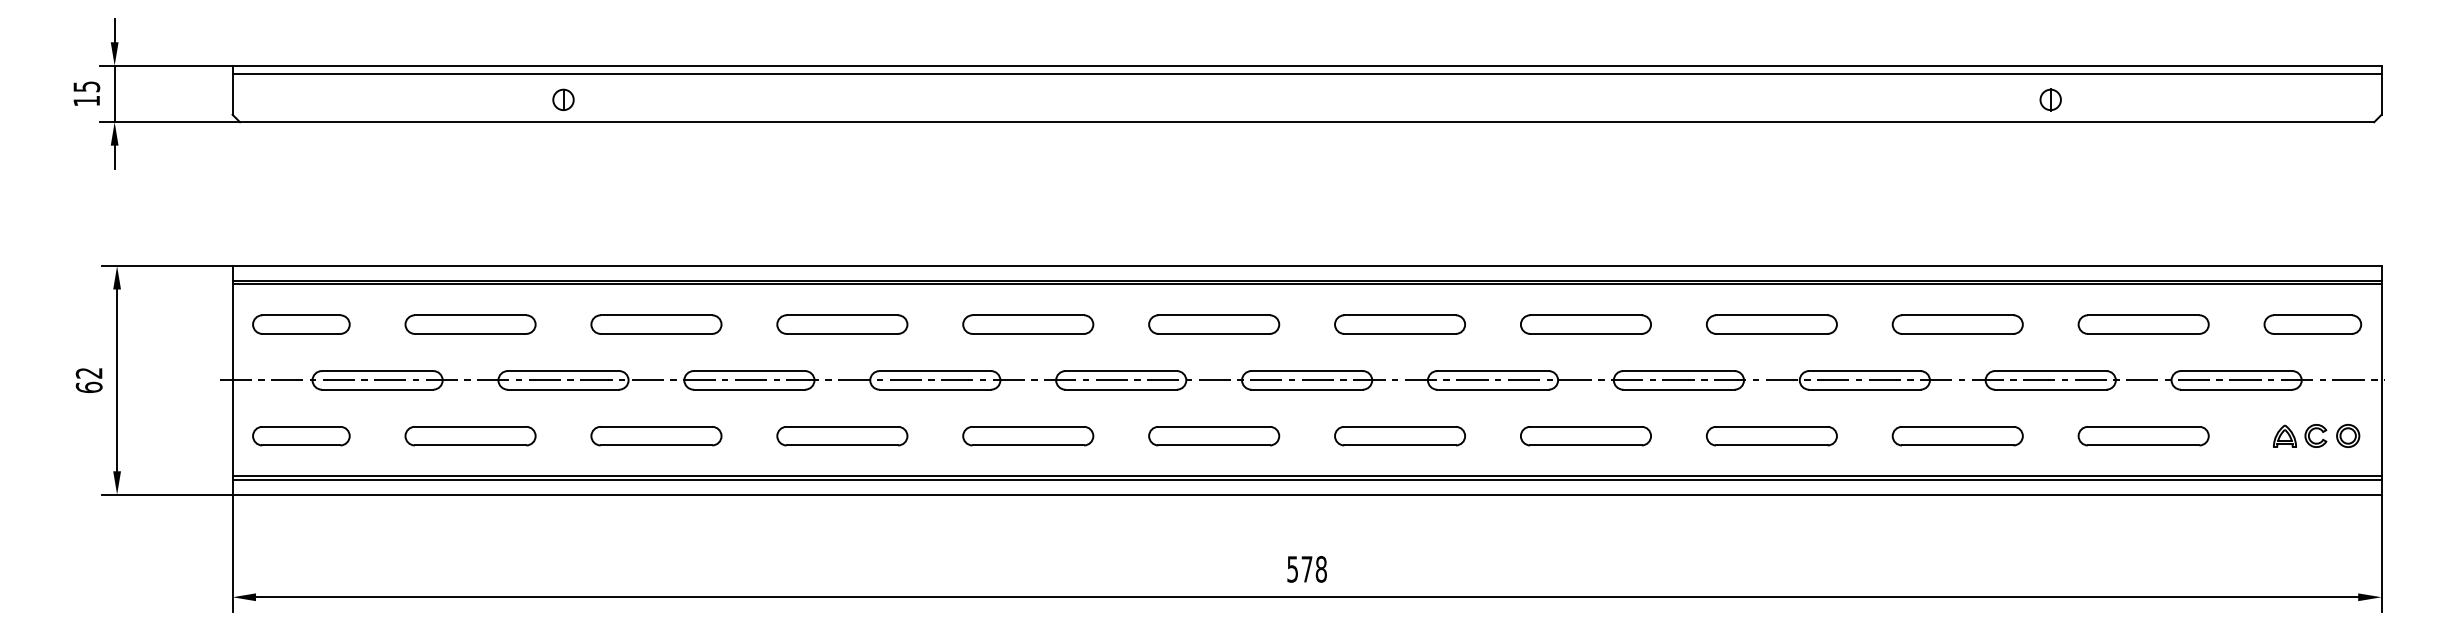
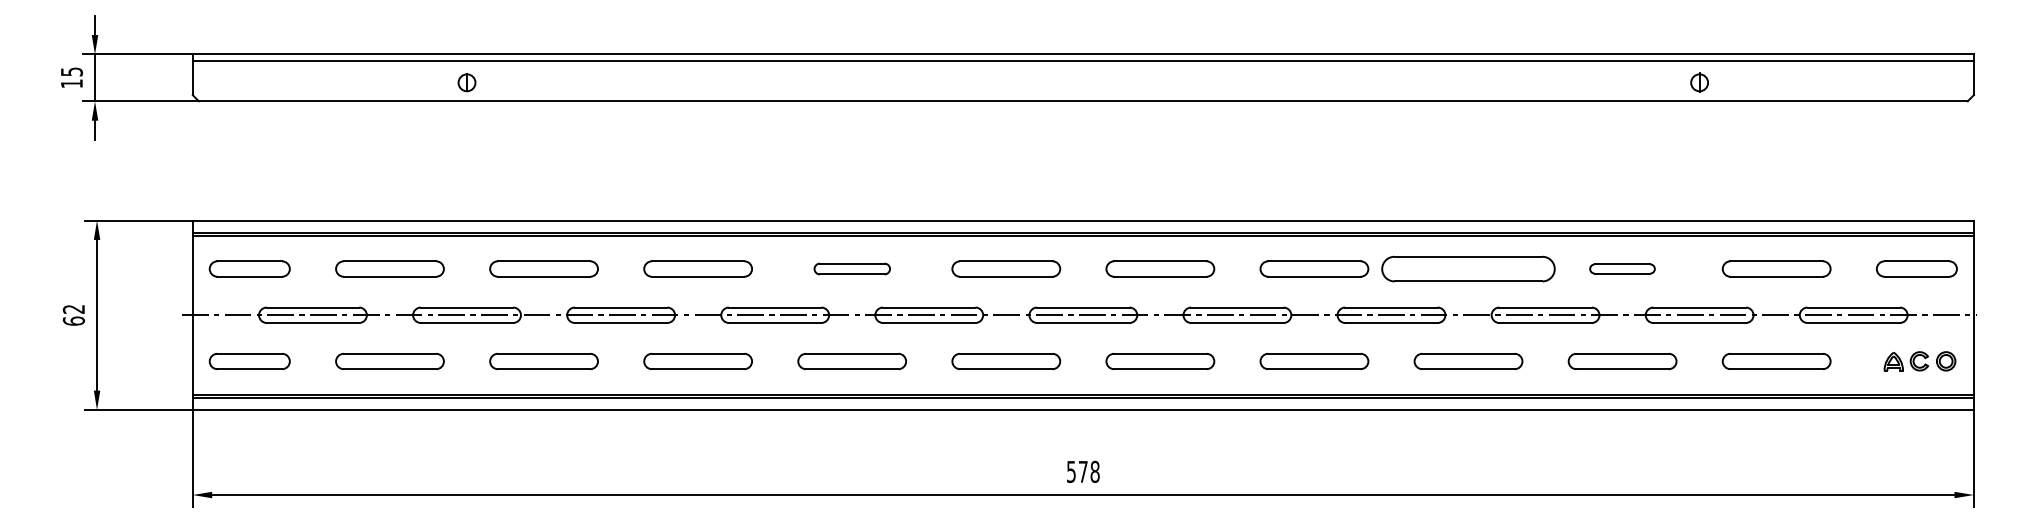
part: (1028, 324) -> (852, 268), size x0.7
part: (1771, 324) -> (1468, 268), size x1.6
part: (1957, 324) -> (1622, 268), size x0.6

